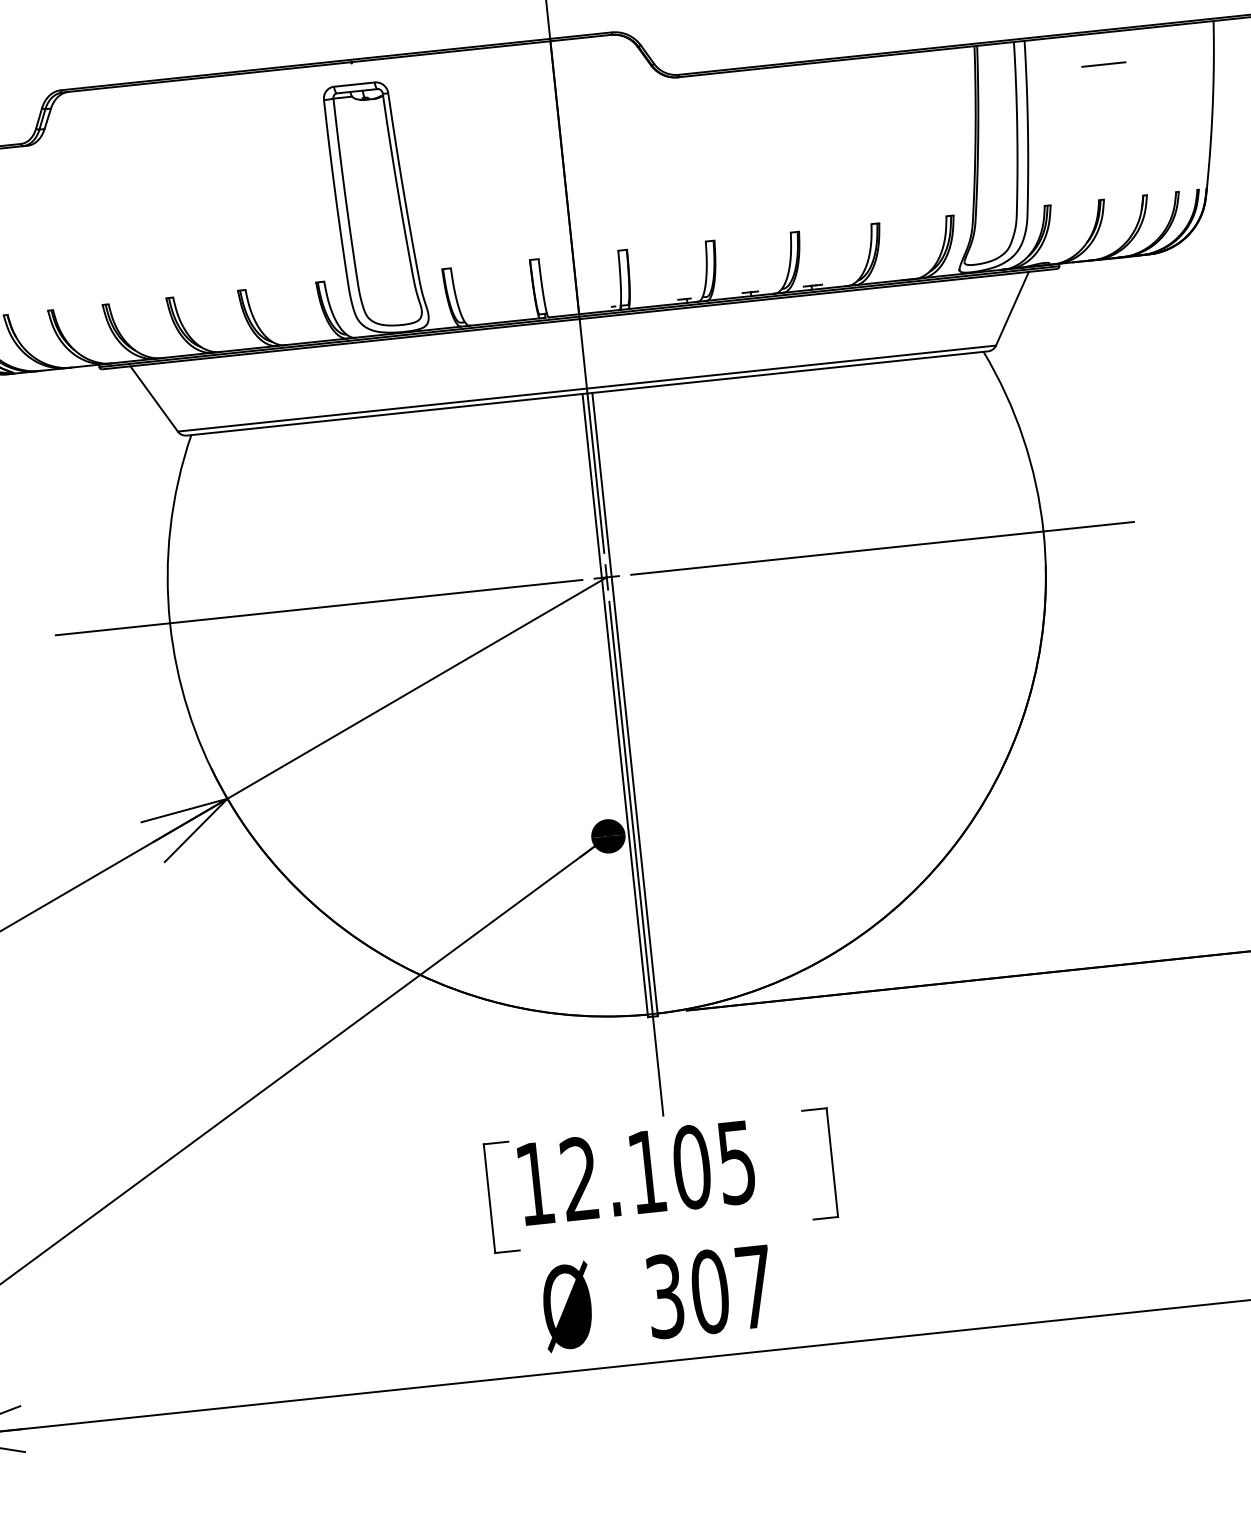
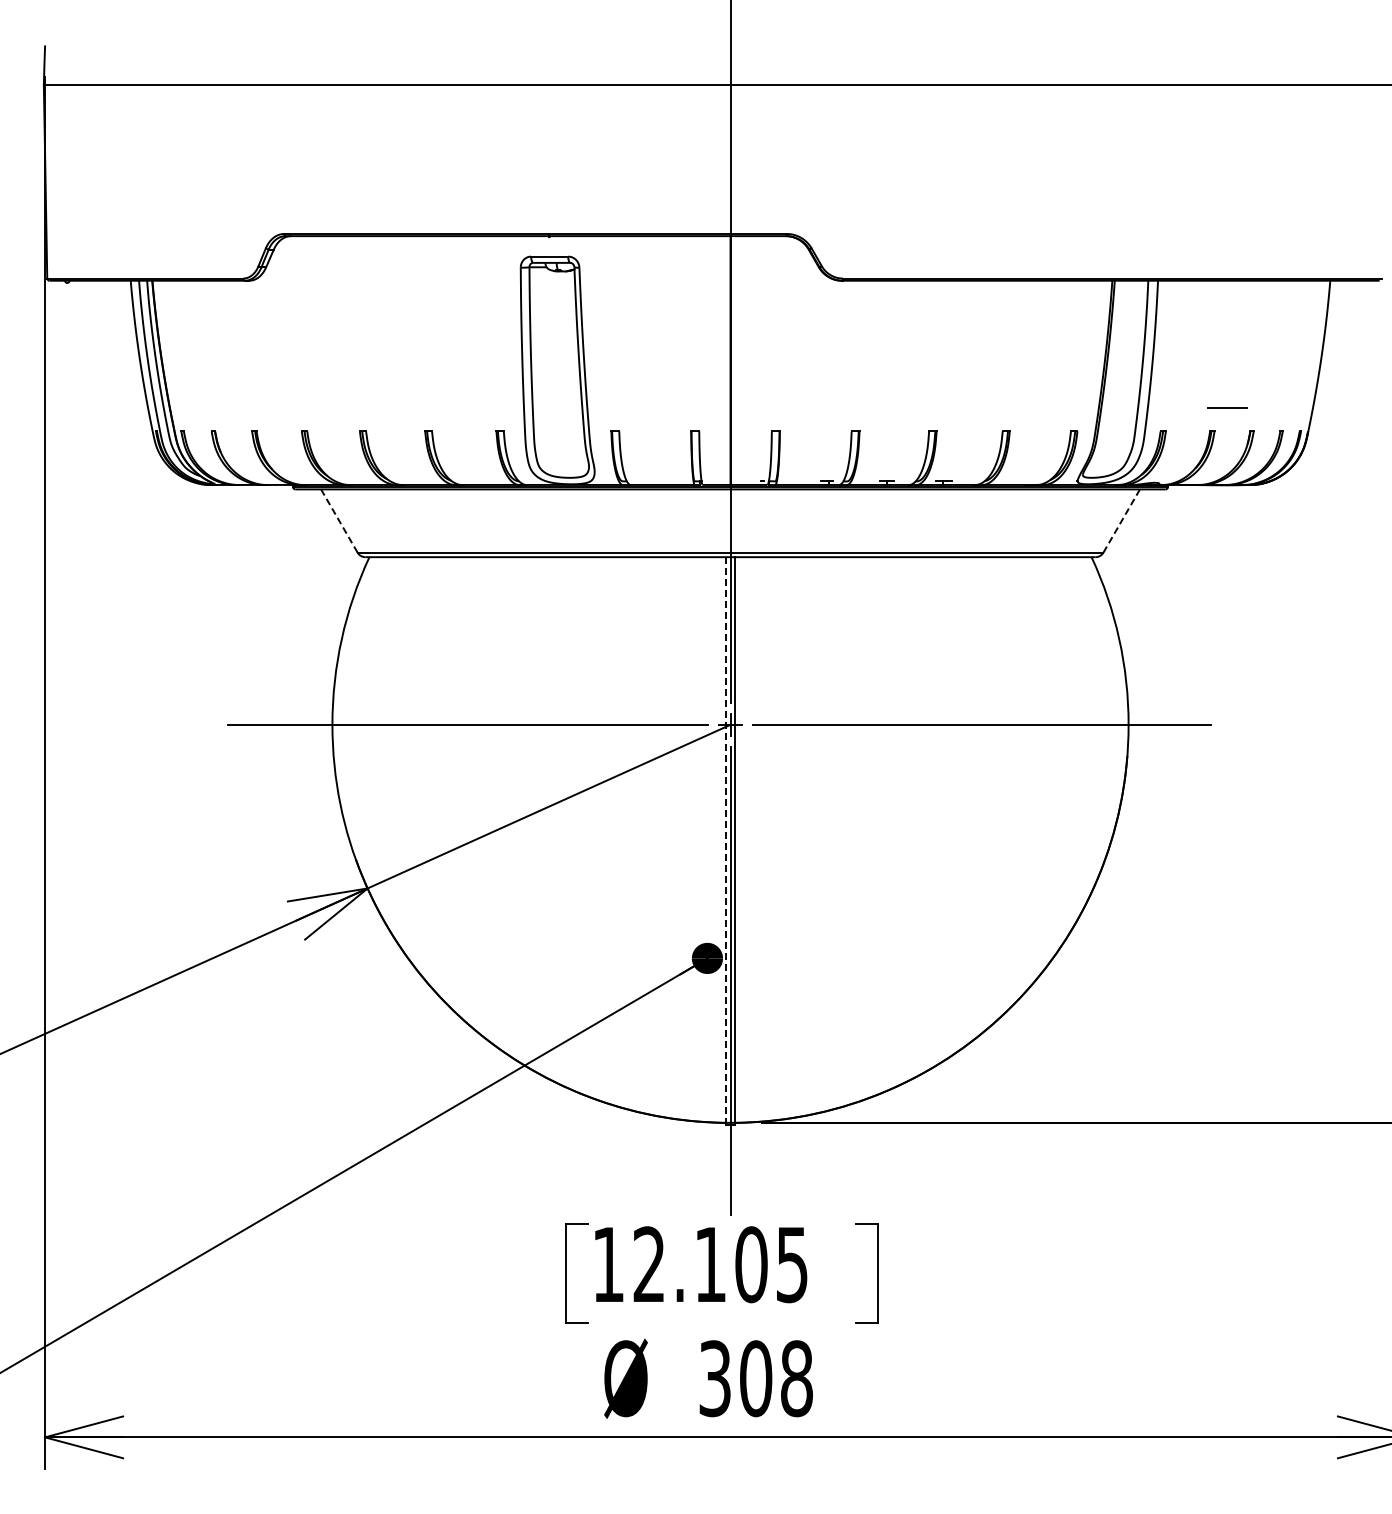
line: (1104, 64) -> (1227, 407), moved
line: (1012, 309) -> (1121, 521), solid -> dashed
line: (154, 399) -> (339, 521), solid -> dashed
line: (615, 705) -> (726, 841), solid -> dashed
text: (754, 1286) -> (796, 1378), 307 -> 308

